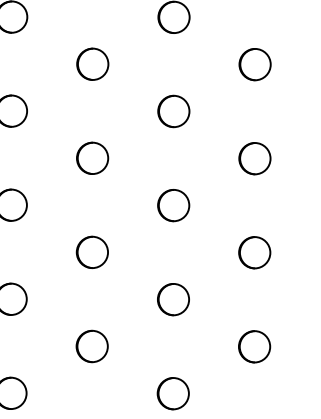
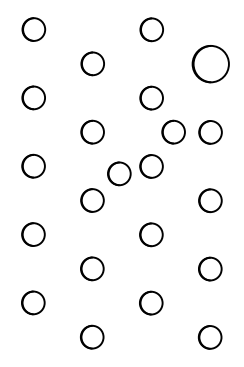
part: (254, 63) -> (210, 63), size x1.6
part: (203, 157) -> (173, 131), added
part: (129, 215) -> (119, 173), added

